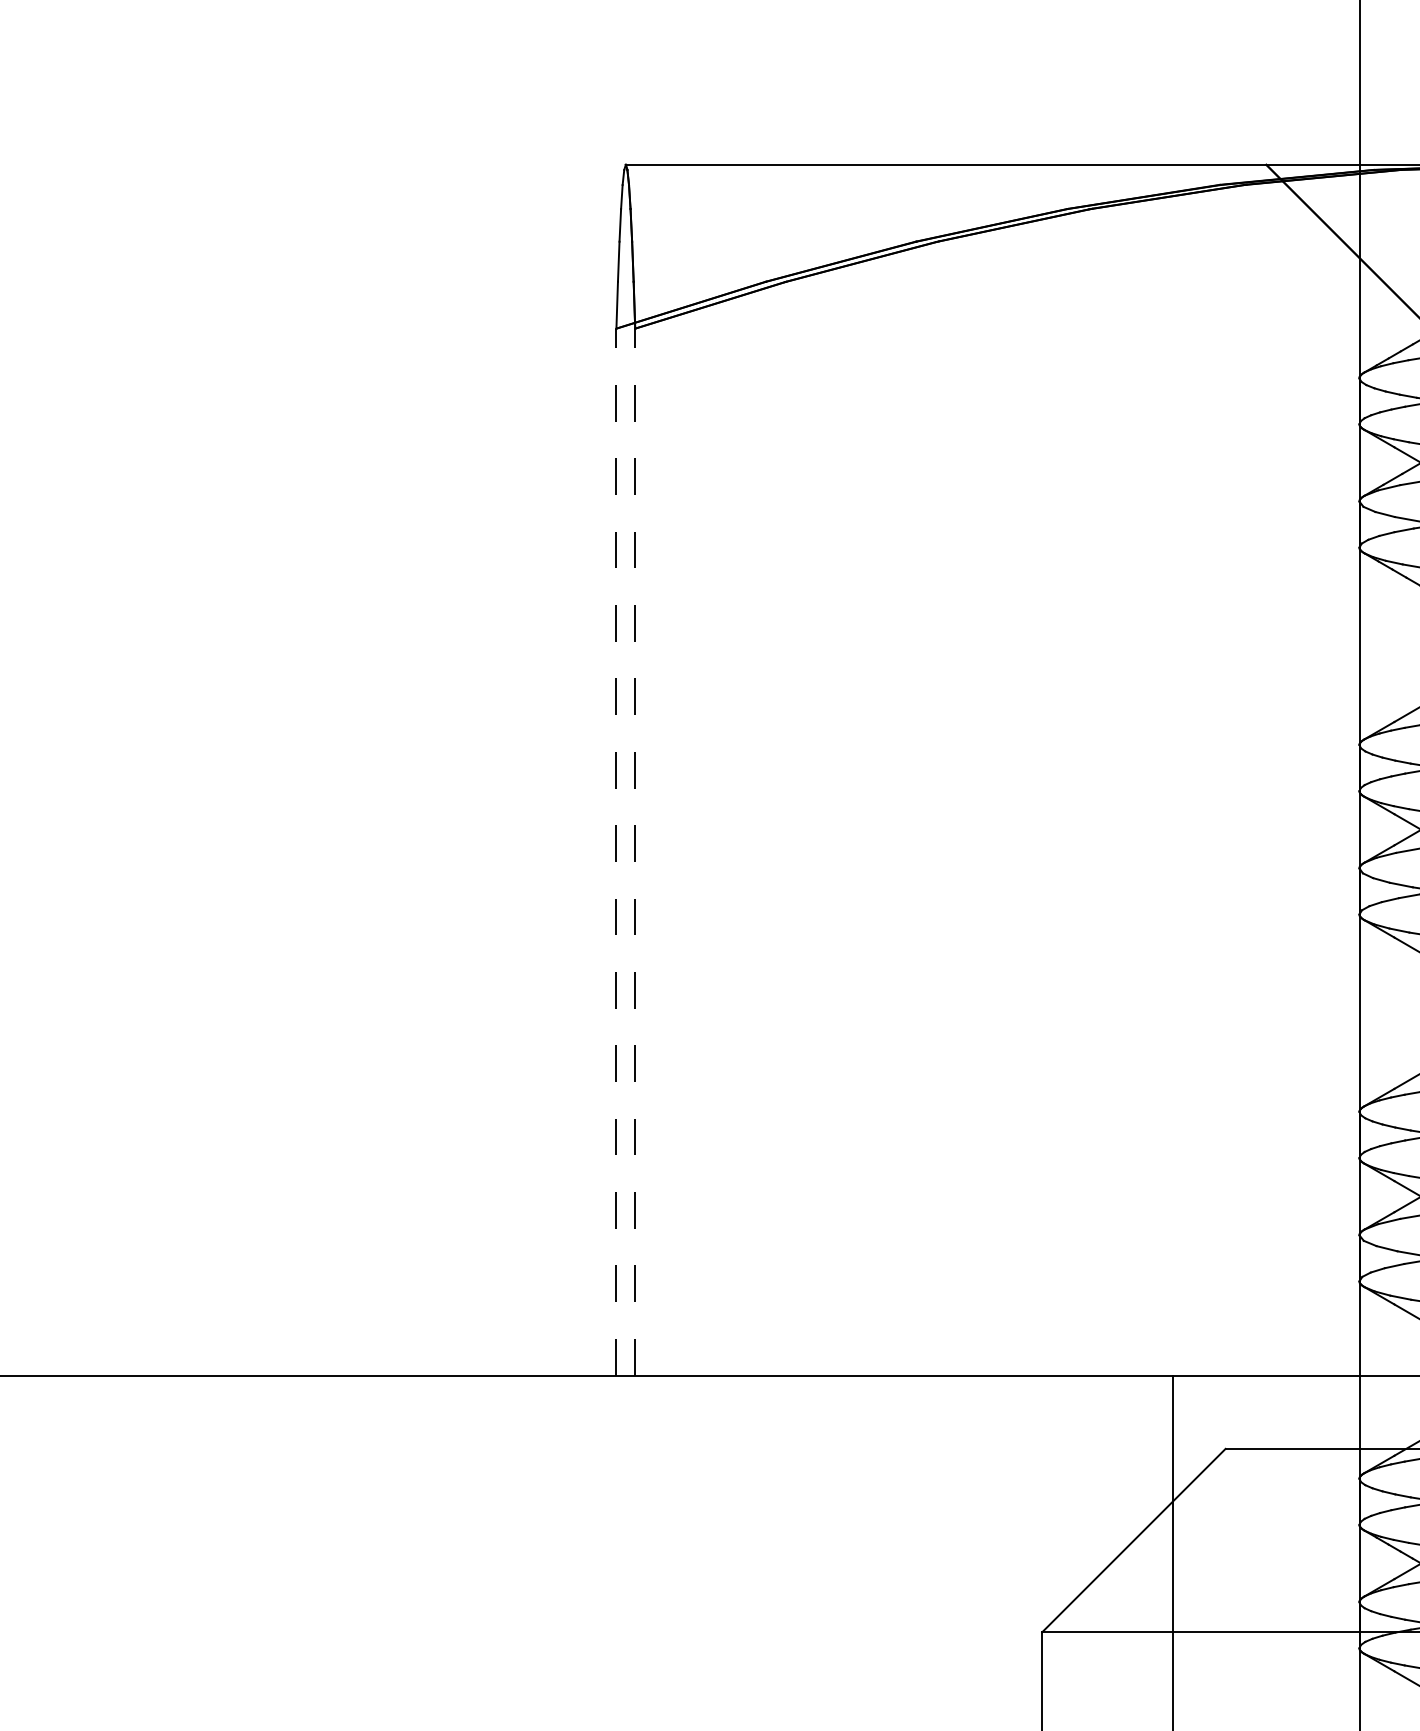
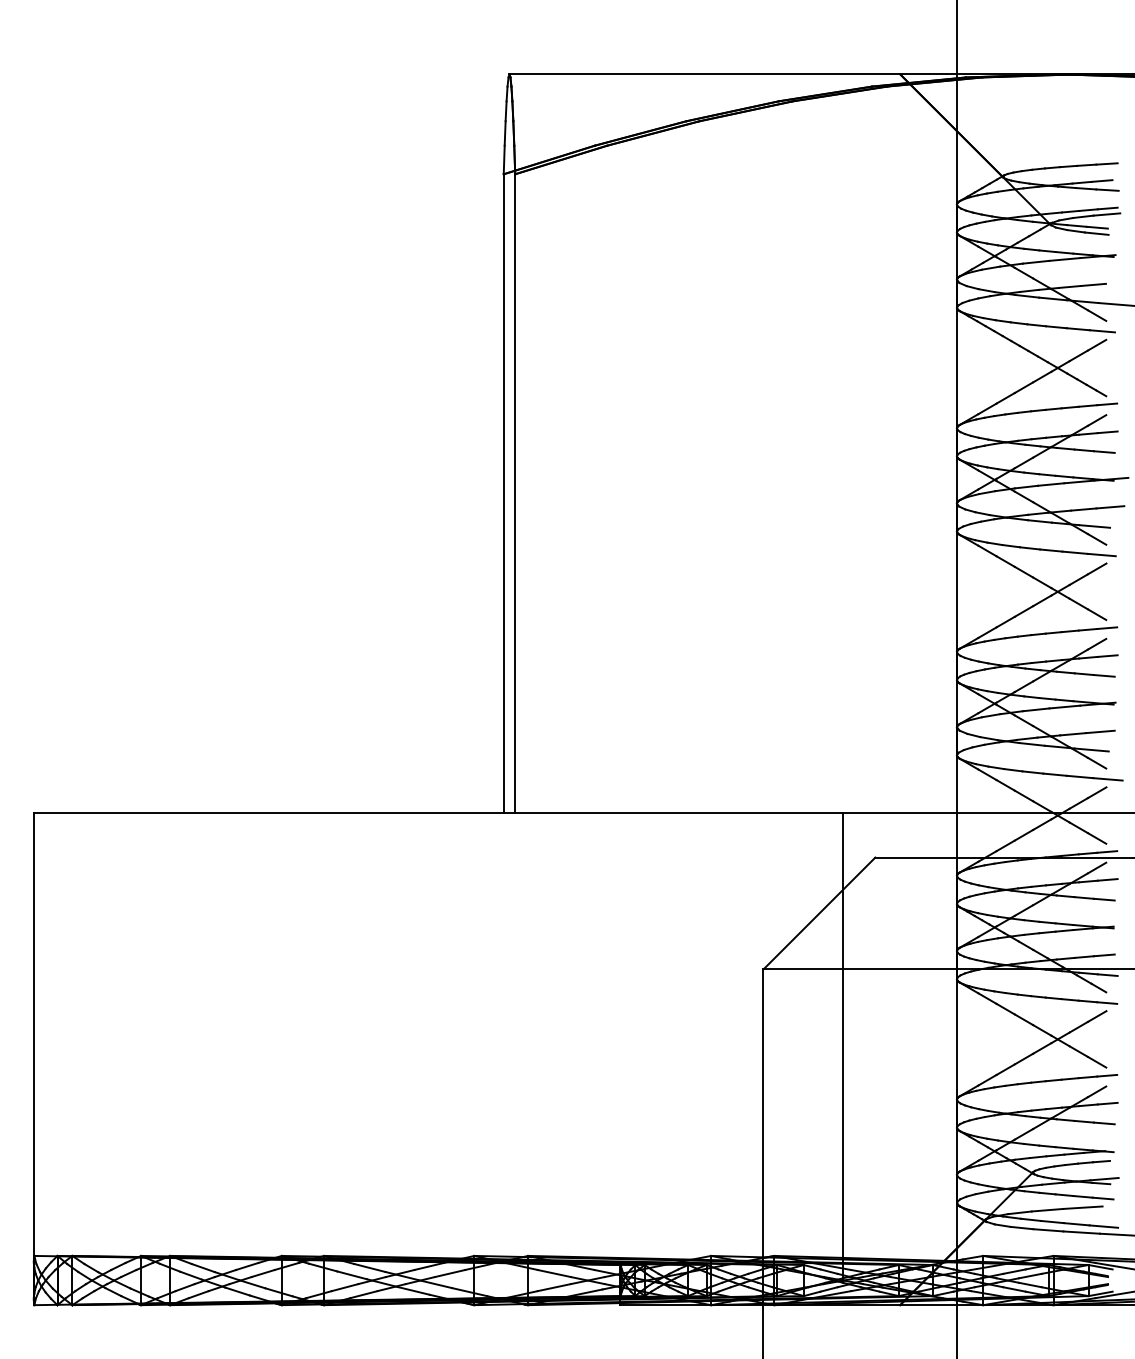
line: (616, 851) -> (503, 493), dashed -> solid
line: (635, 851) -> (515, 493), dashed -> solid

